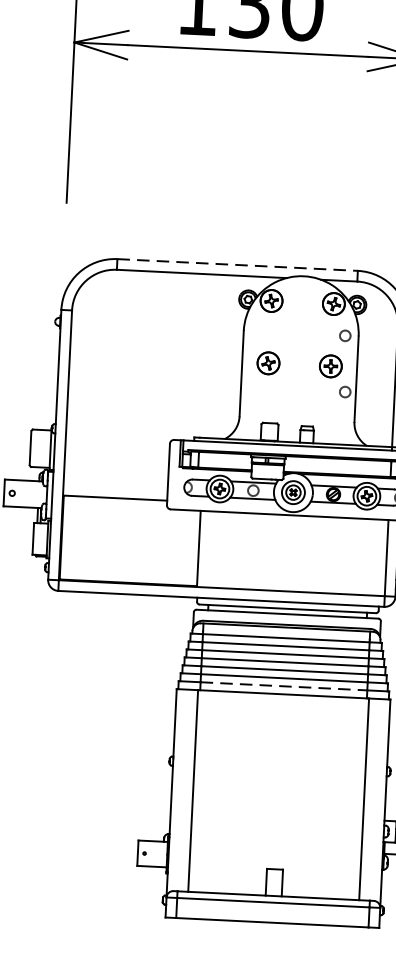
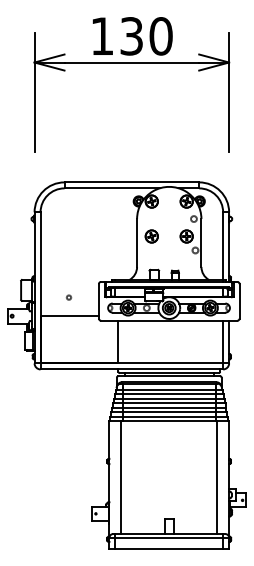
line: (238, 265) -> (132, 182), dashed -> solid
circle: (114, 464) -> (68, 297), added
line: (284, 686) -> (169, 416), dashed -> solid

